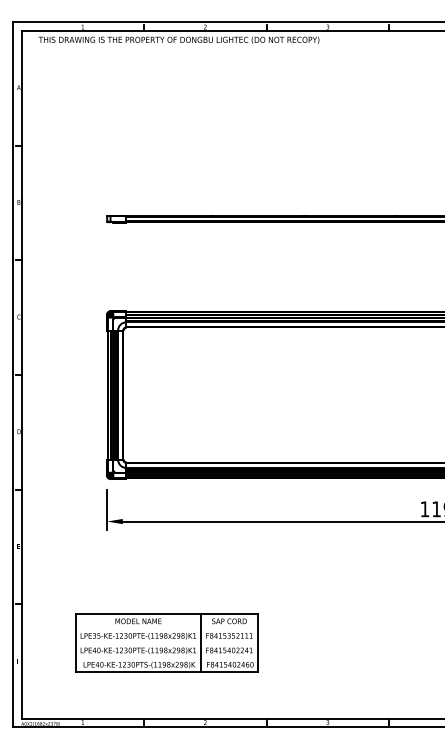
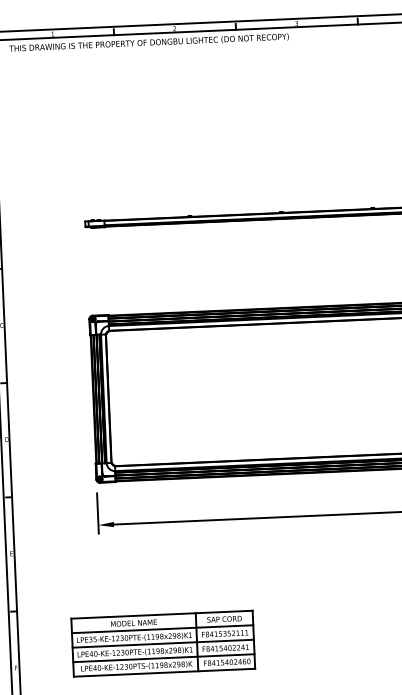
line: (166, 628) -> (162, 629), added
line: (166, 643) -> (162, 644), added
line: (166, 657) -> (163, 657), added

